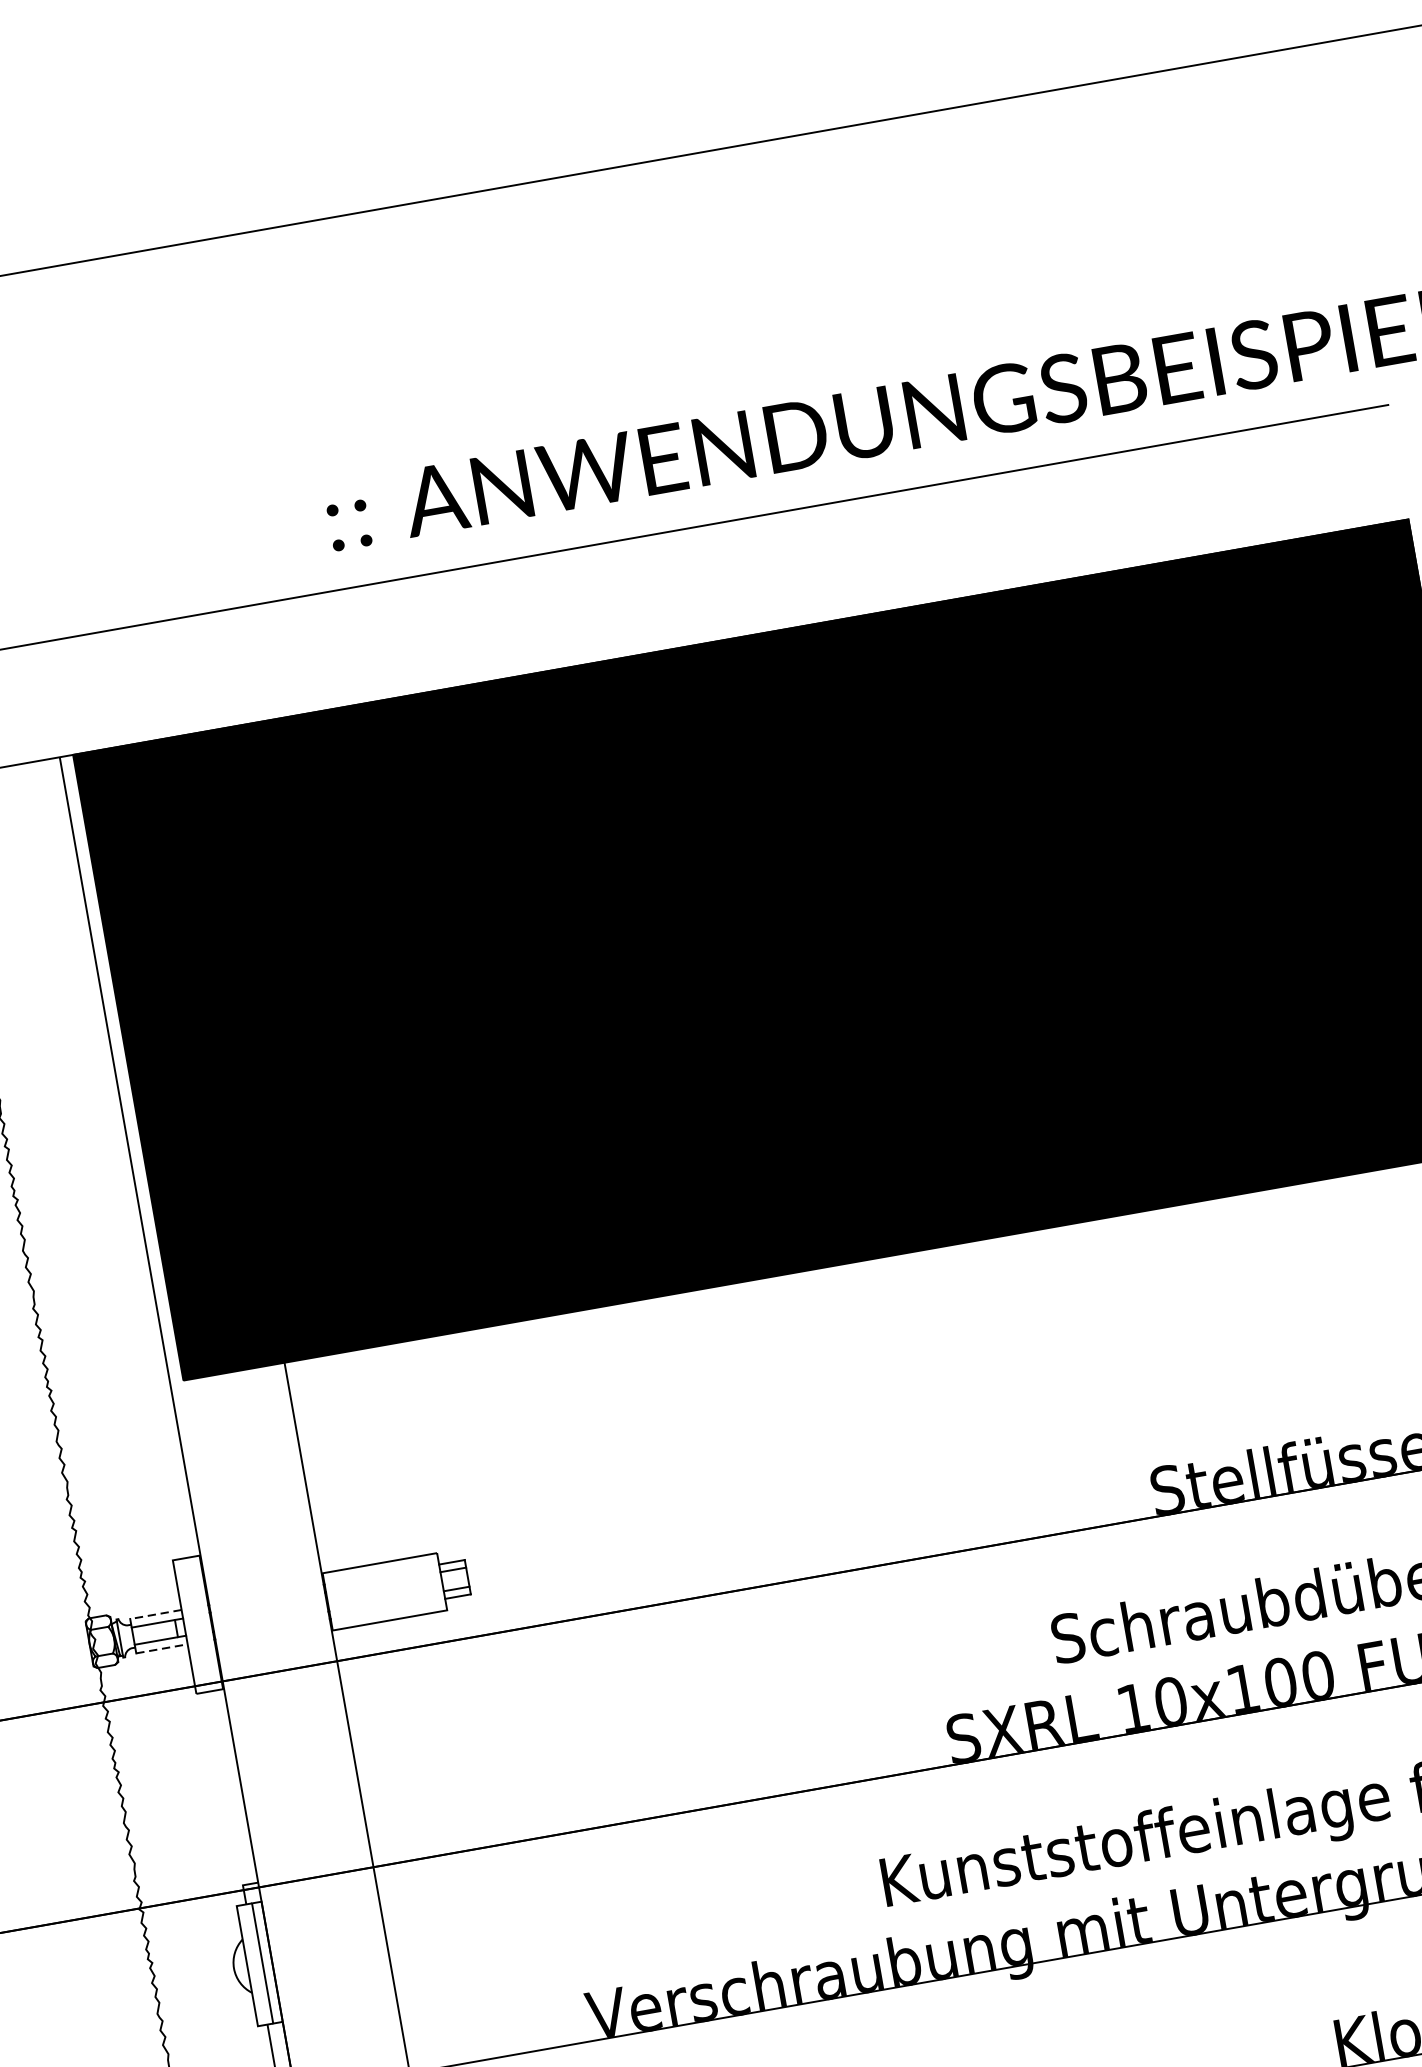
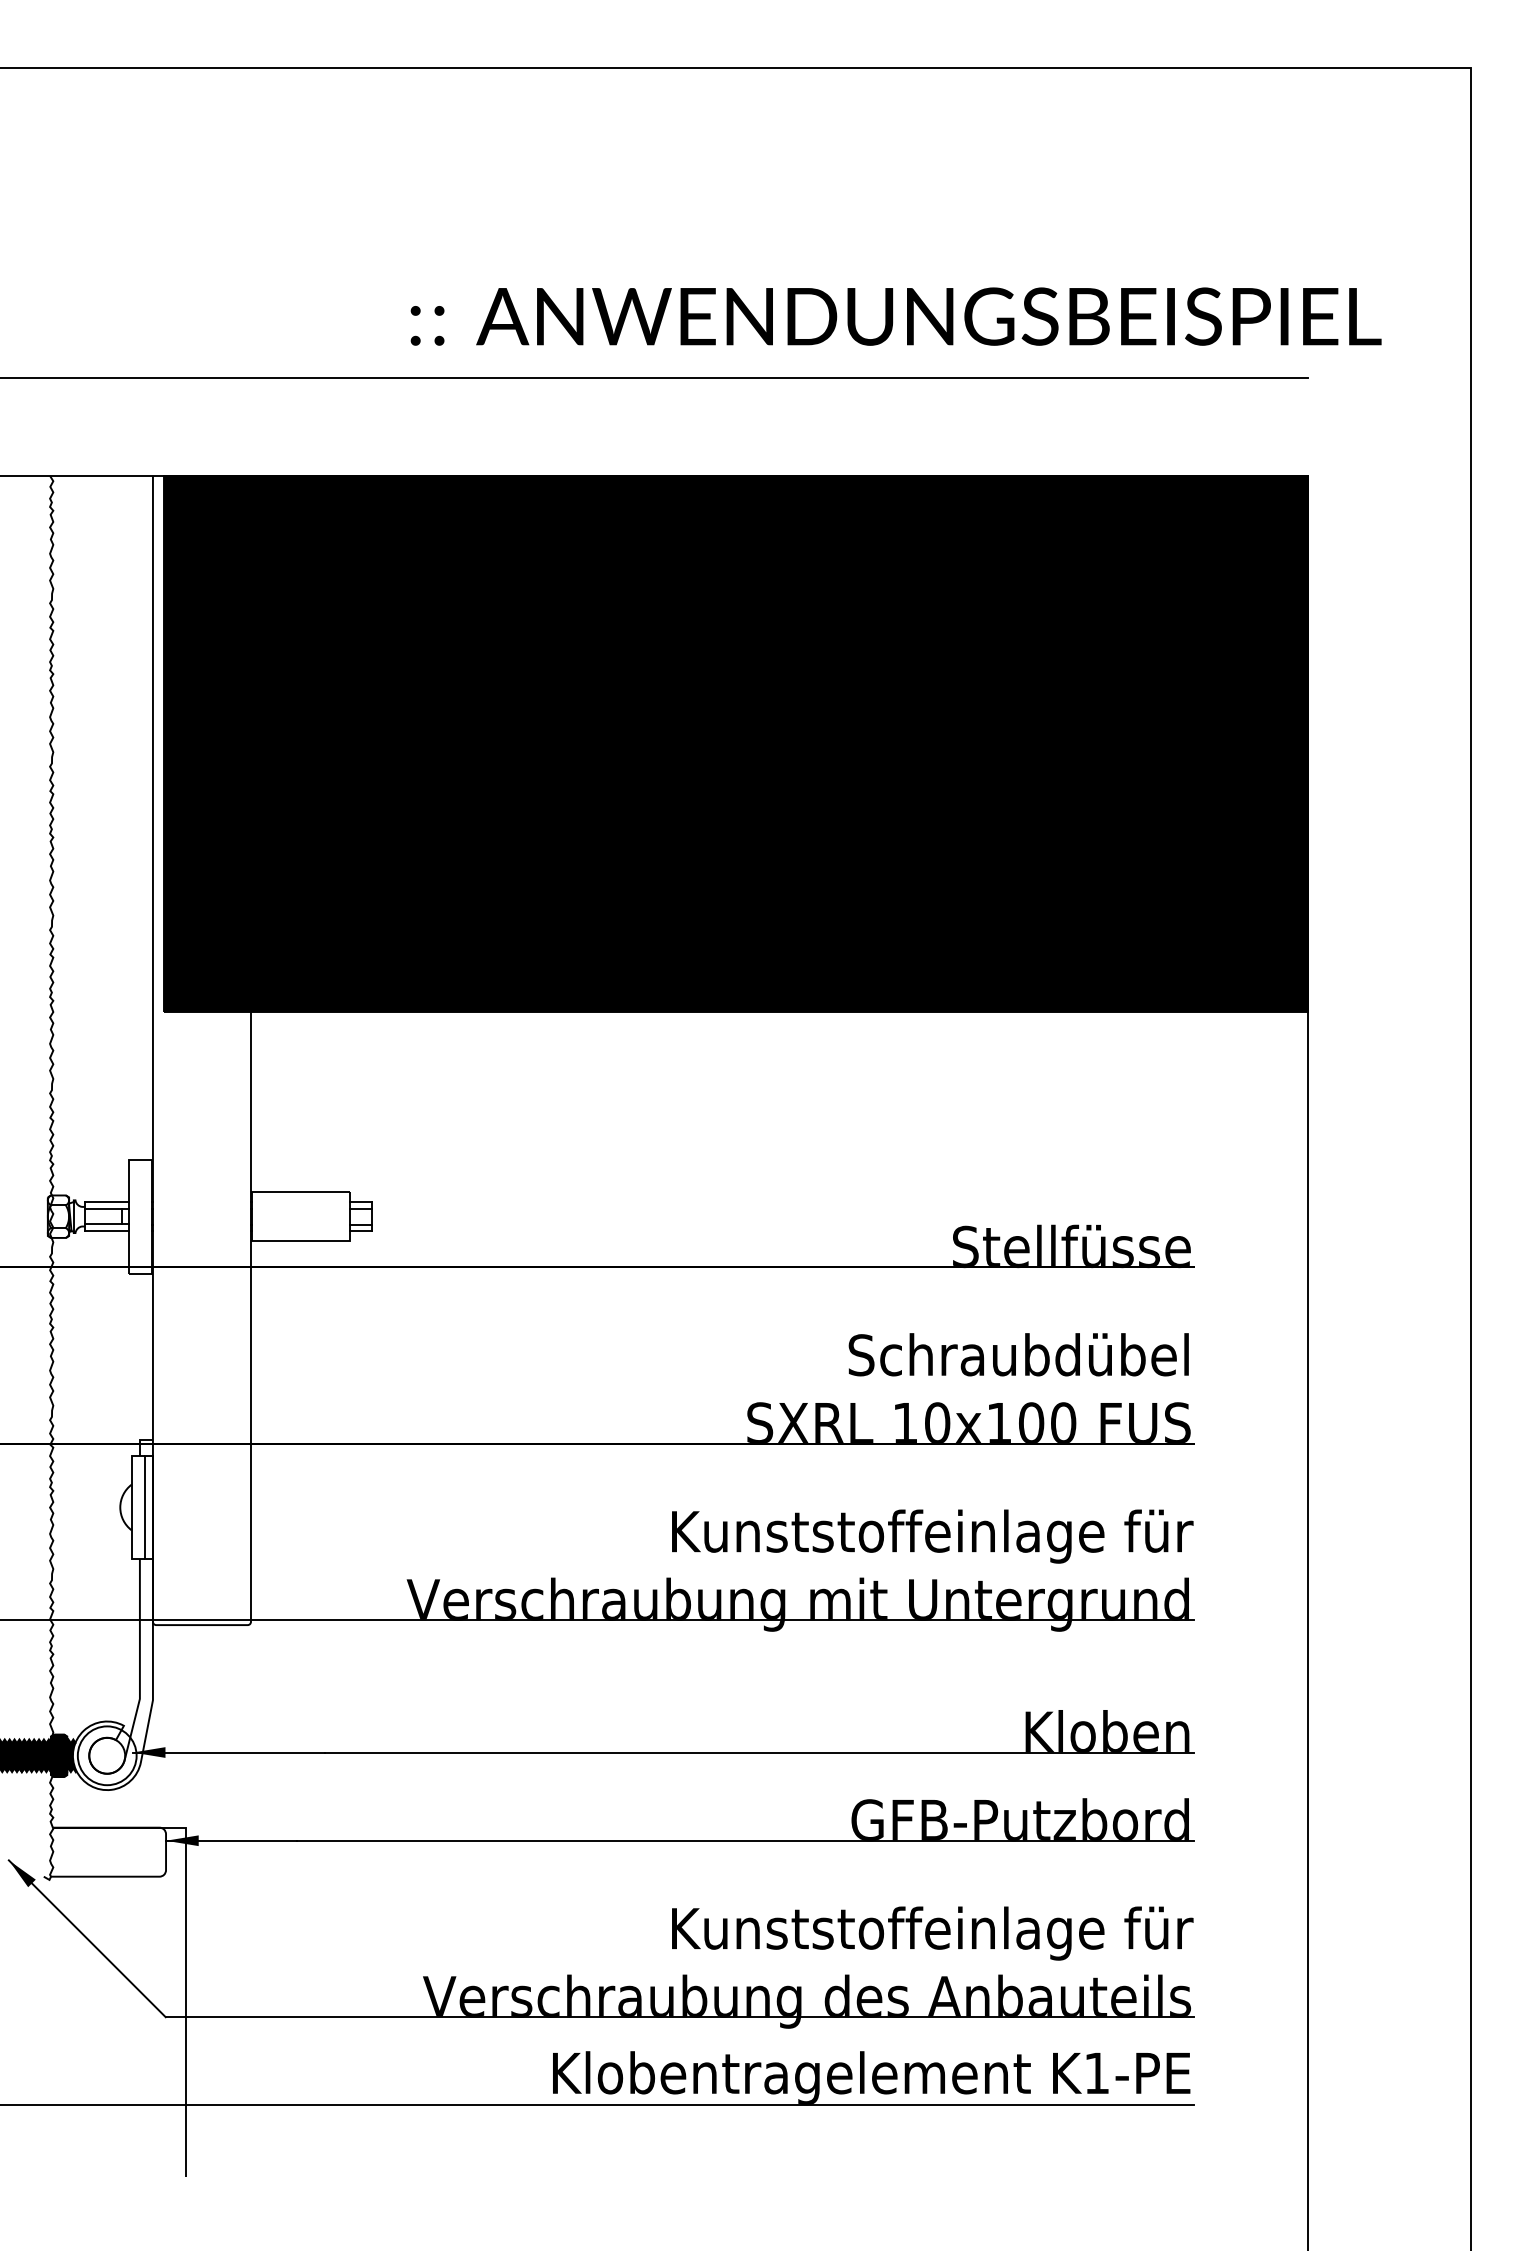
line: (155, 1615) -> (106, 1202), dashed -> solid
line: (162, 1648) -> (107, 1231), dashed -> solid

